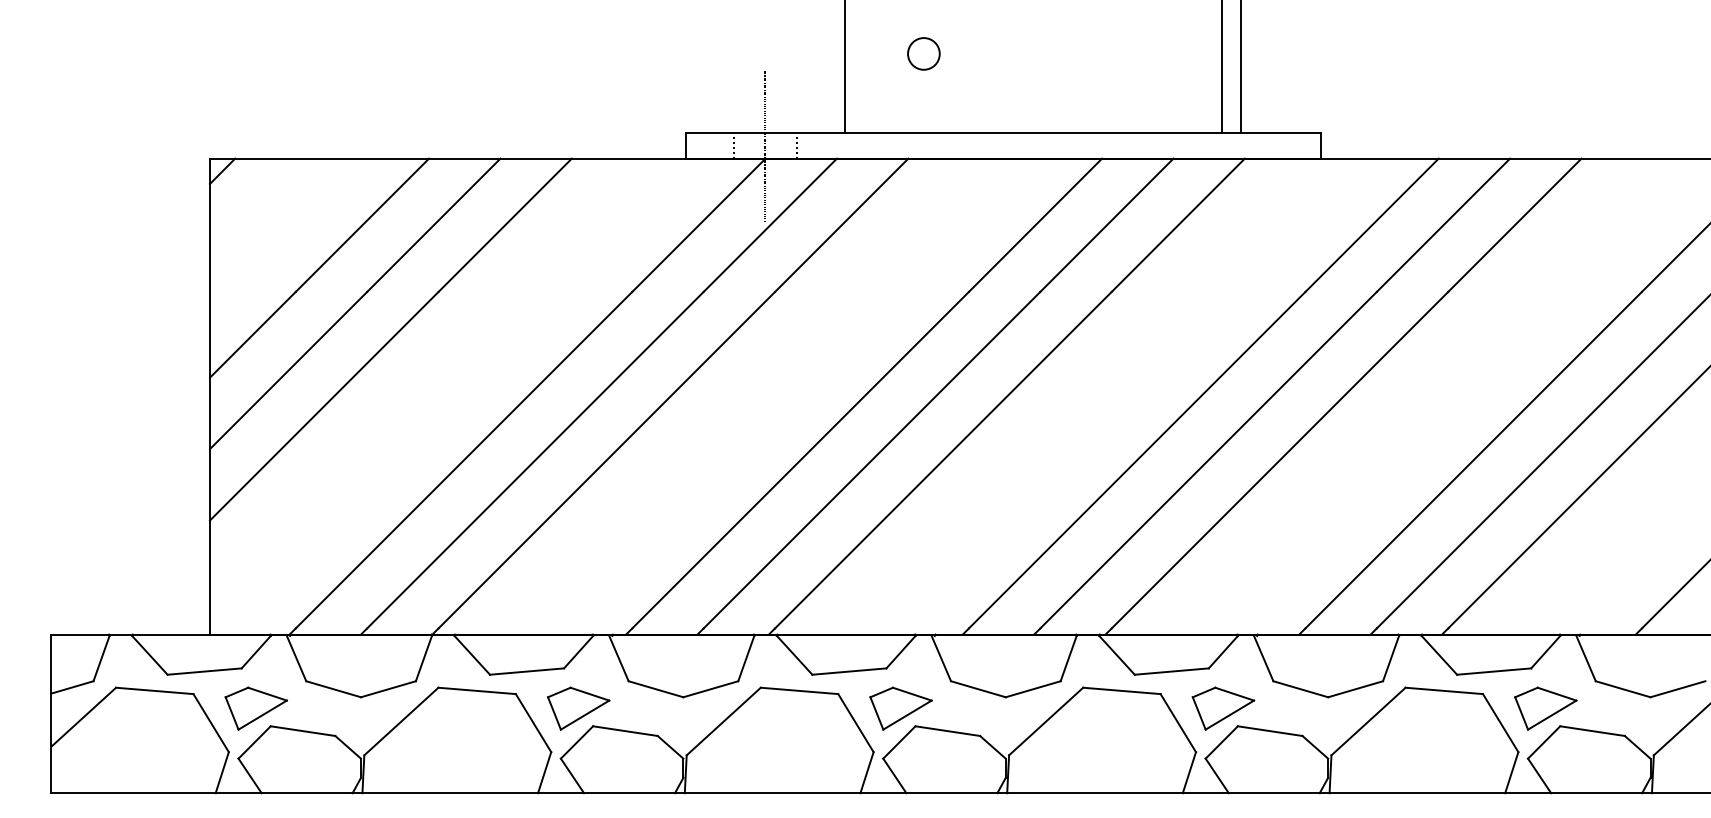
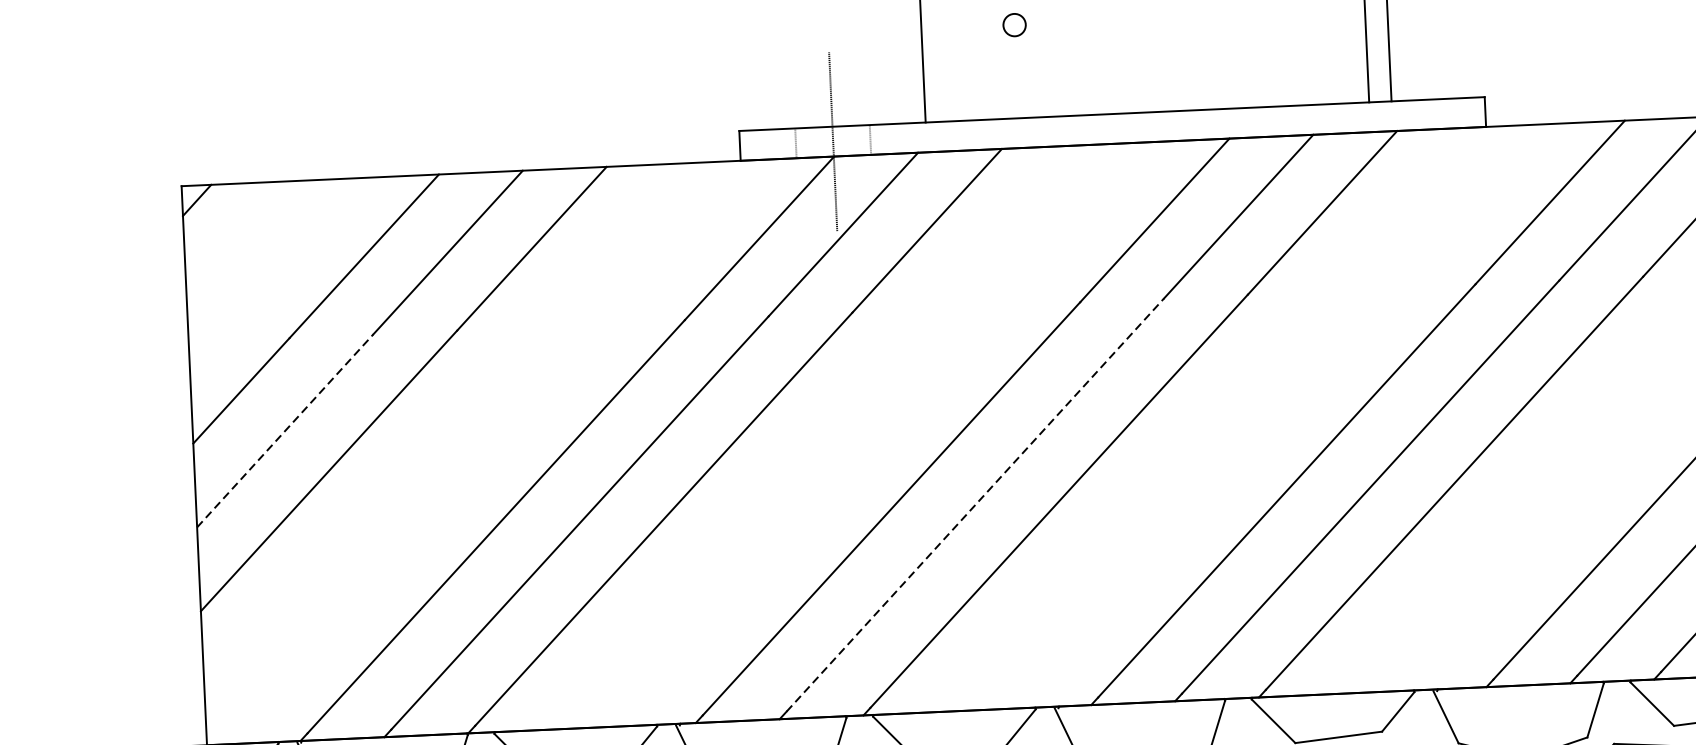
circle: (923, 53) -> (1014, 24), size x0.6
line: (288, 370) -> (285, 430), solid -> dashed
line: (872, 460) -> (975, 505), solid -> dashed

